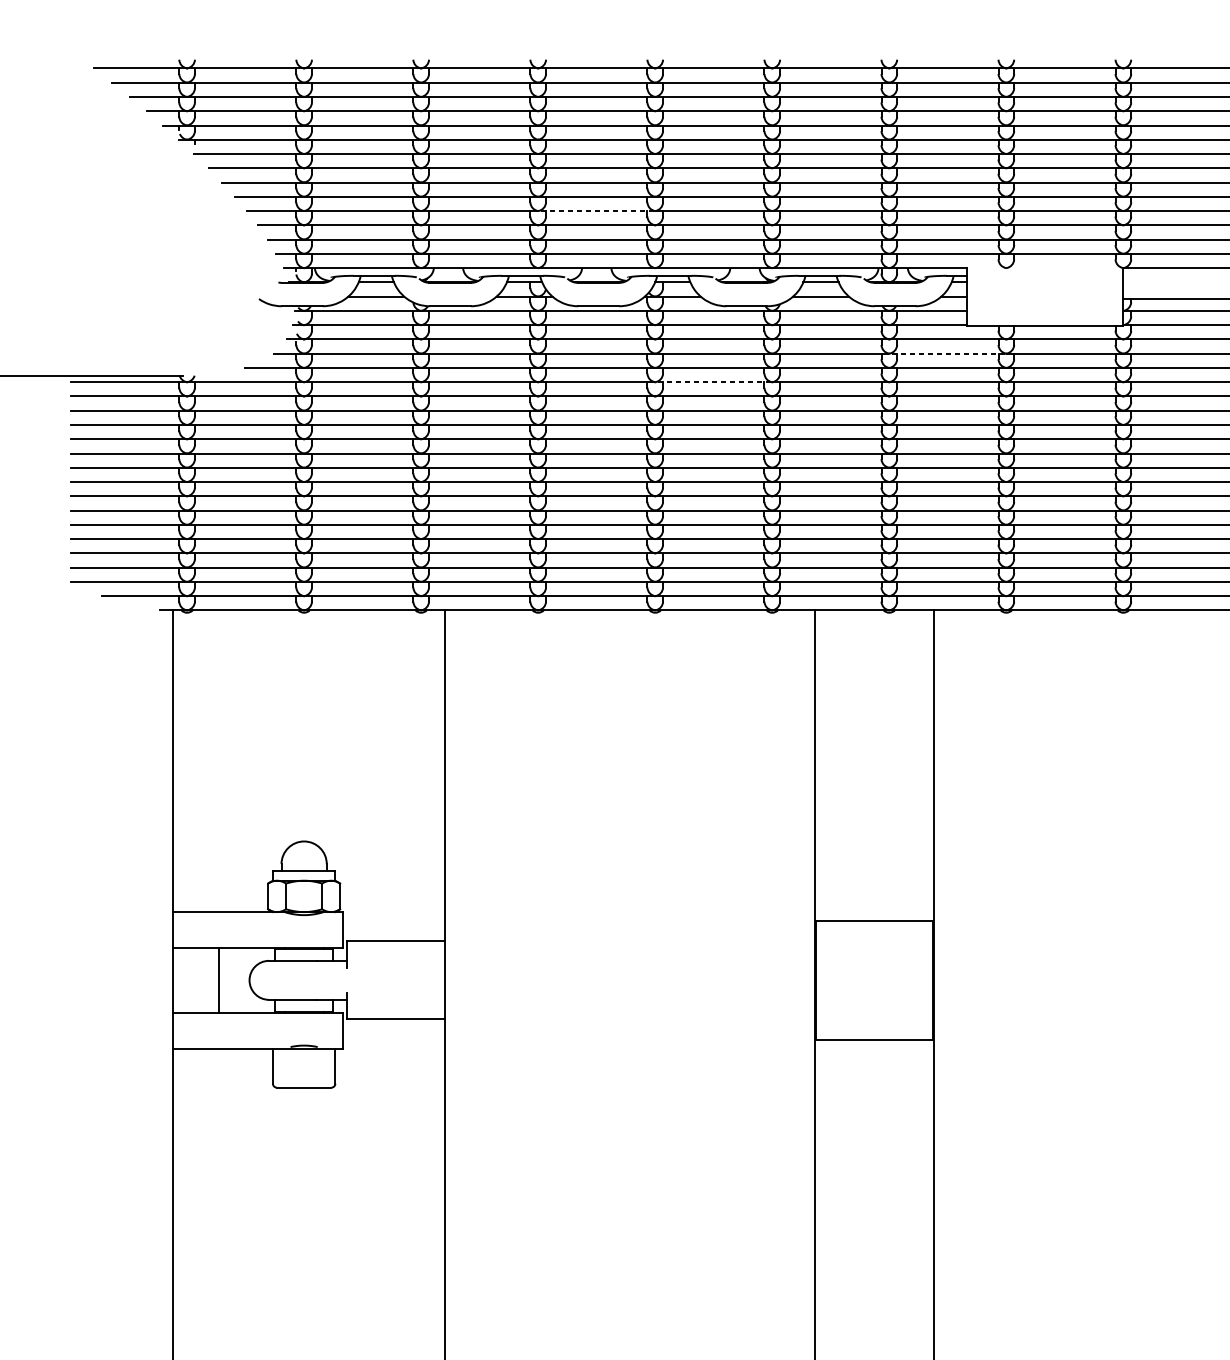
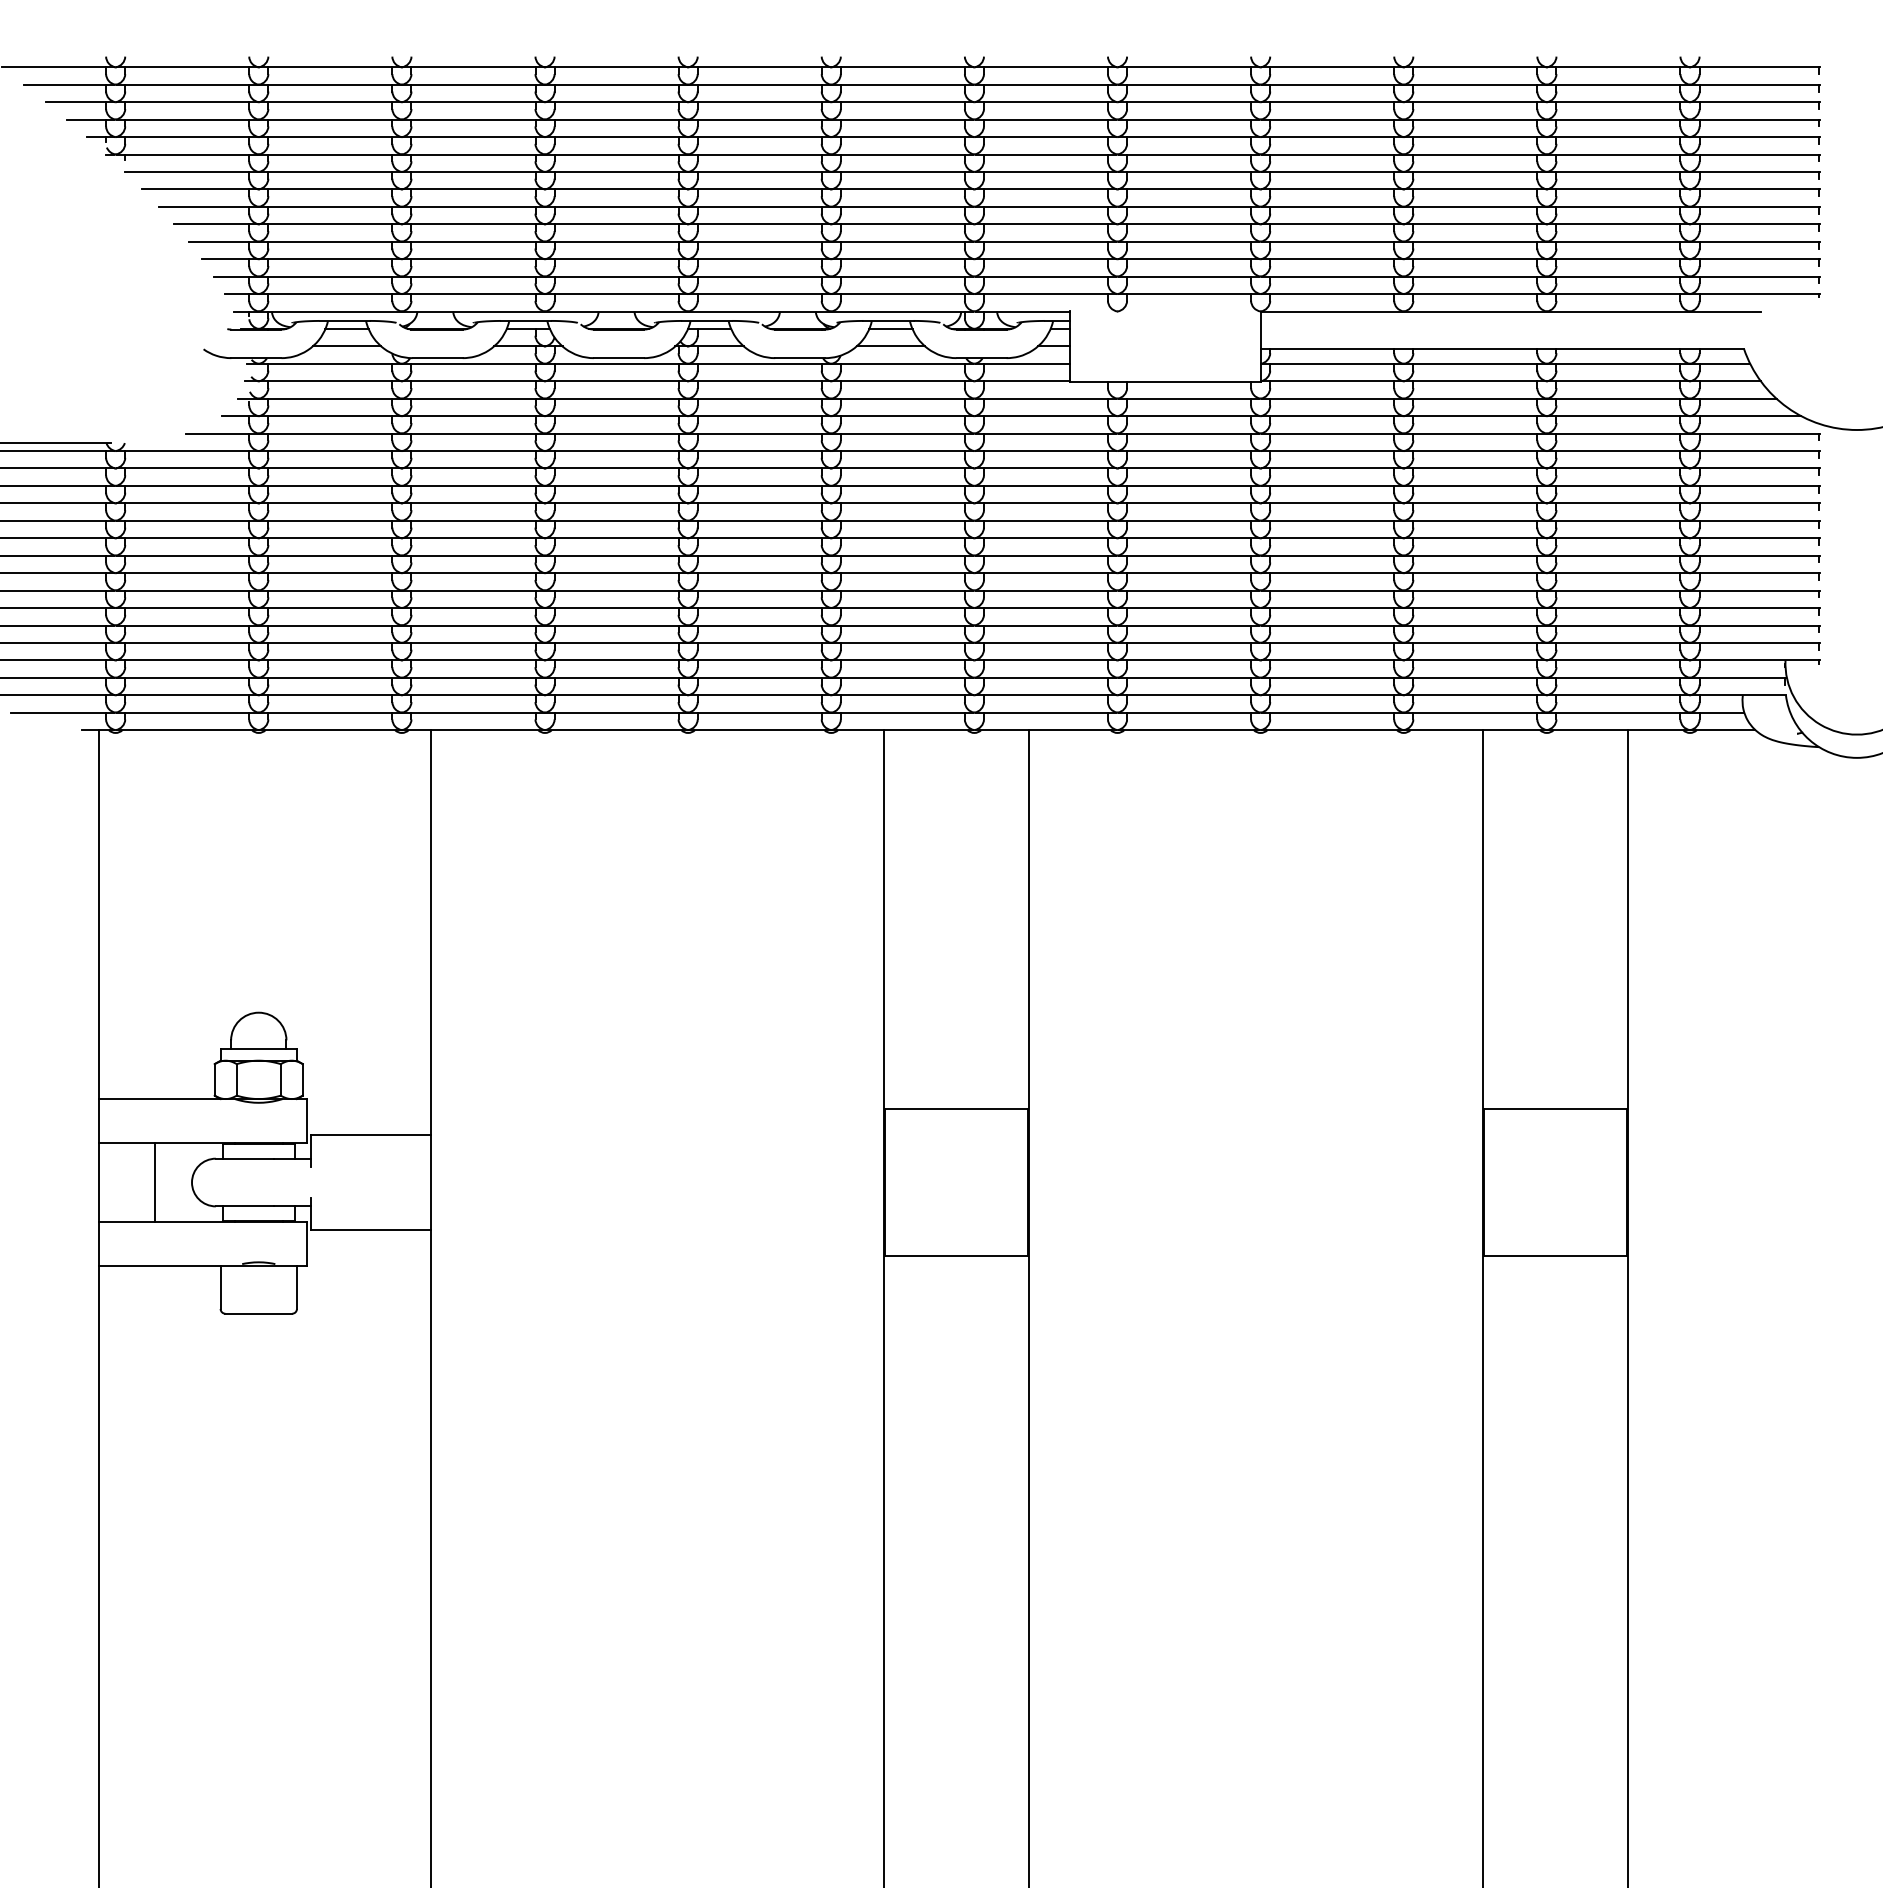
line: (596, 210) -> (616, 241), dashed -> solid
line: (947, 353) -> (1045, 416), dashed -> solid
line: (713, 382) -> (759, 451), dashed -> solid

